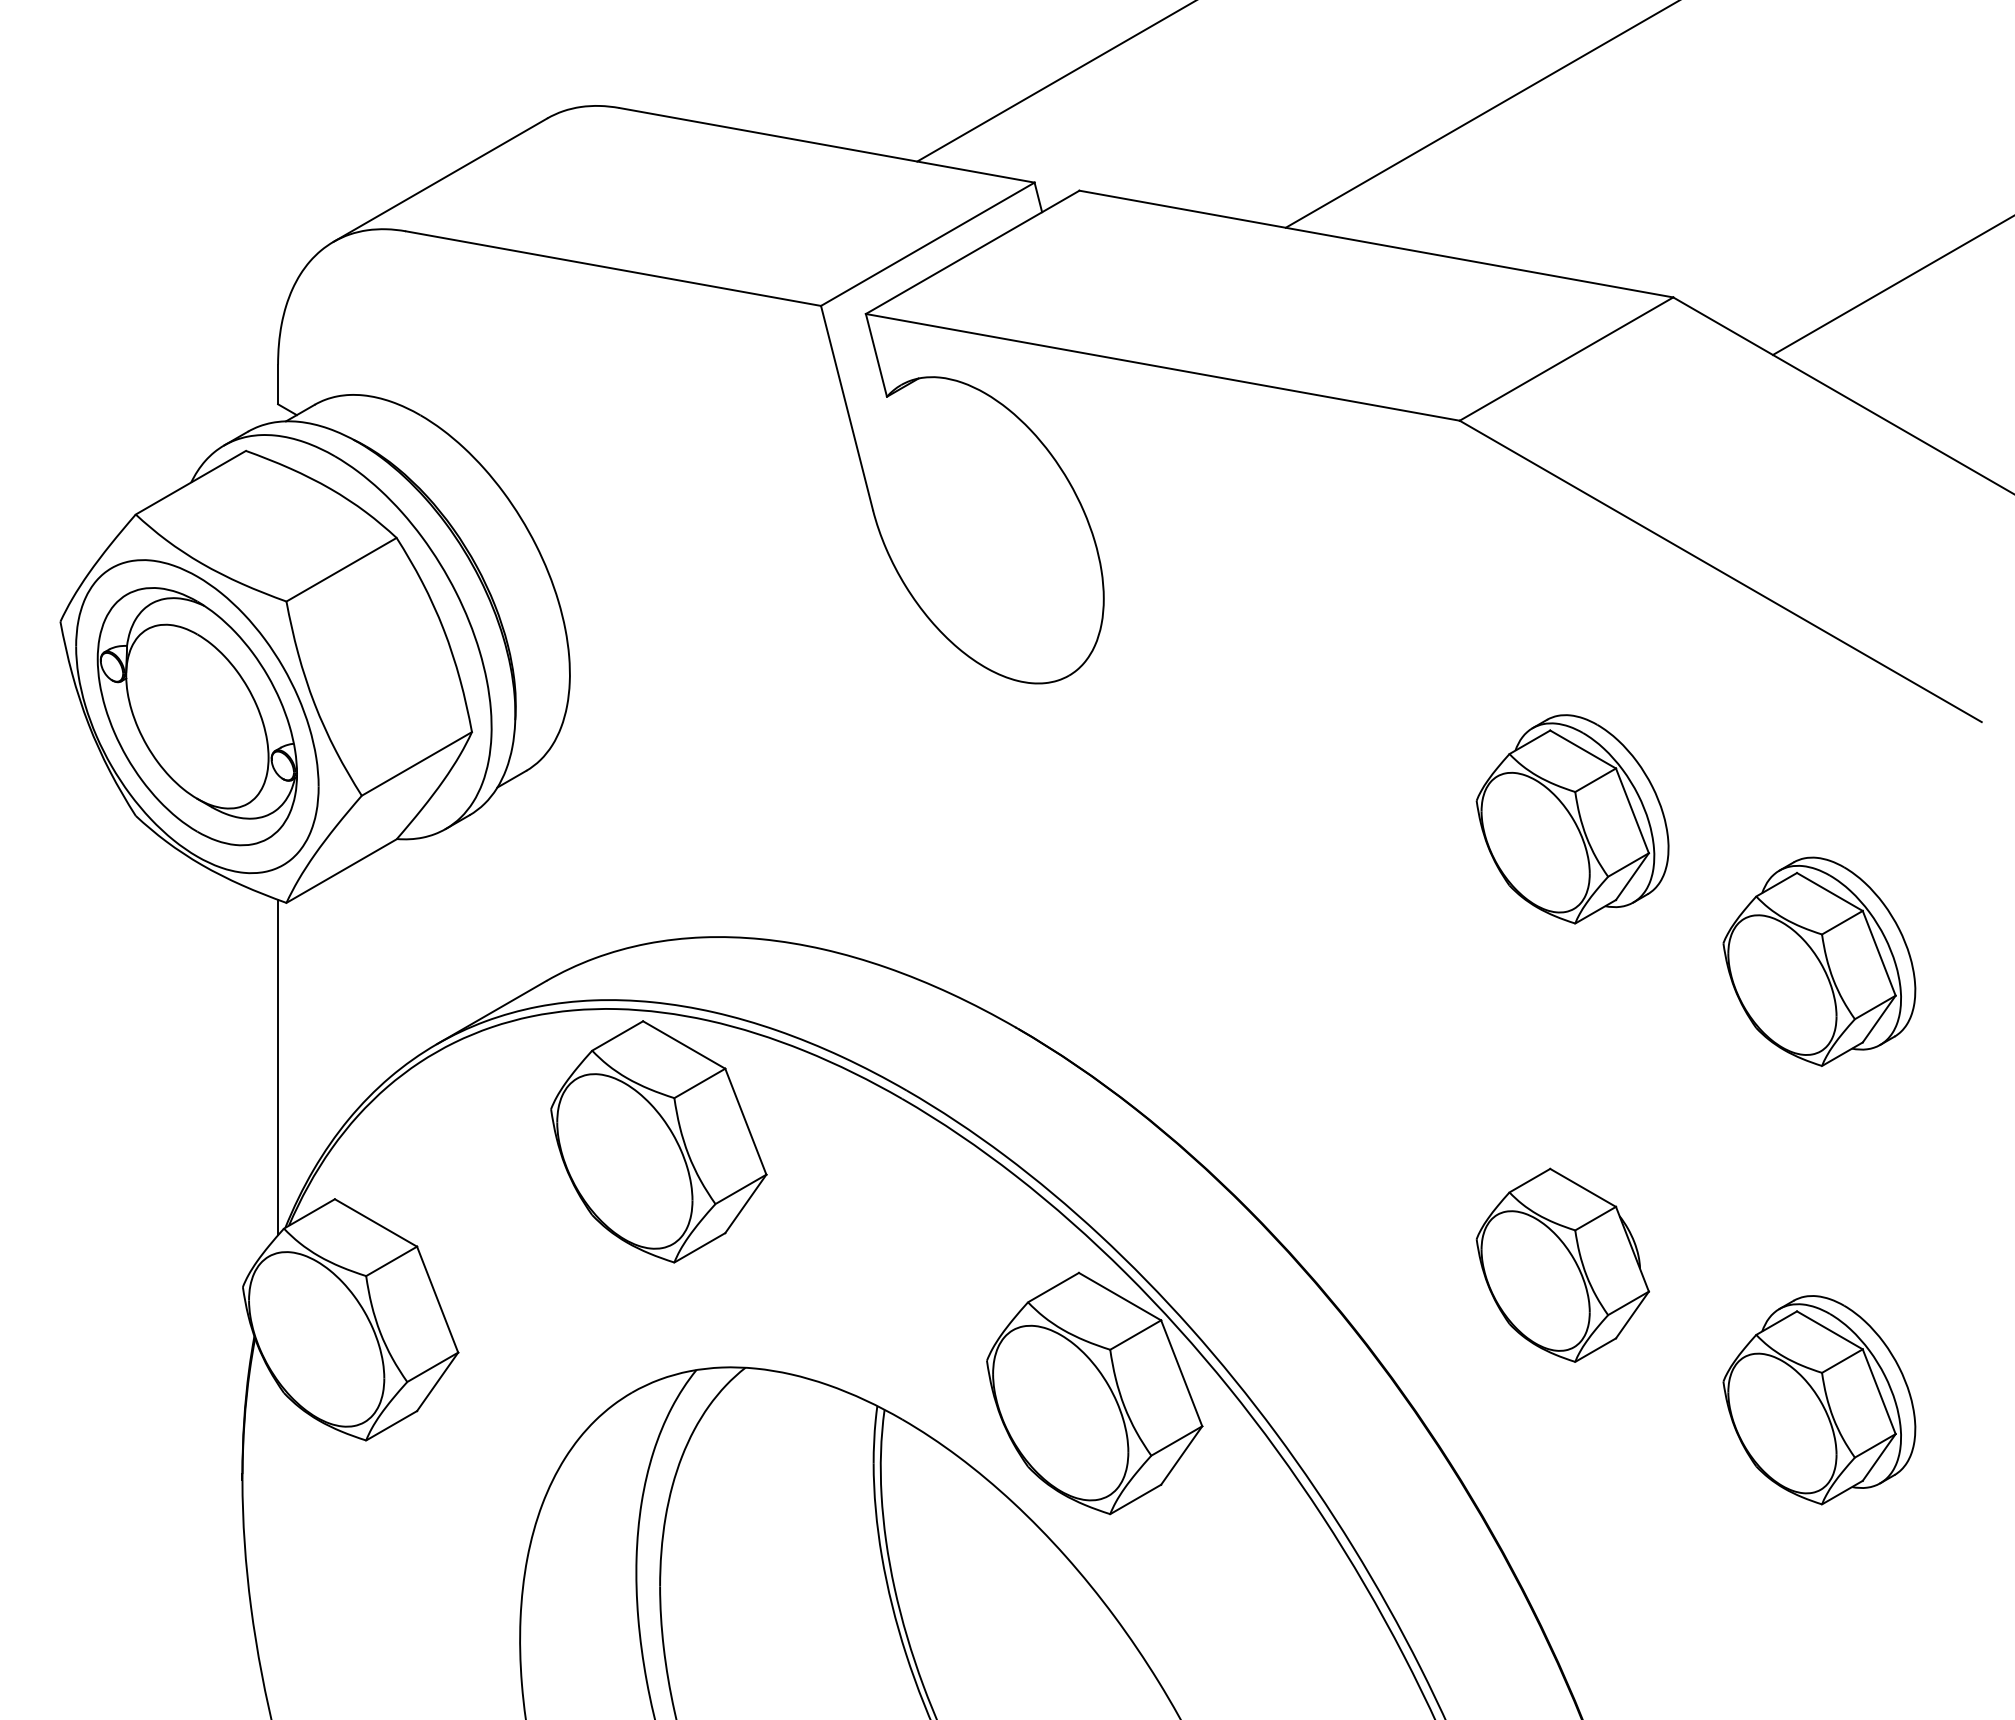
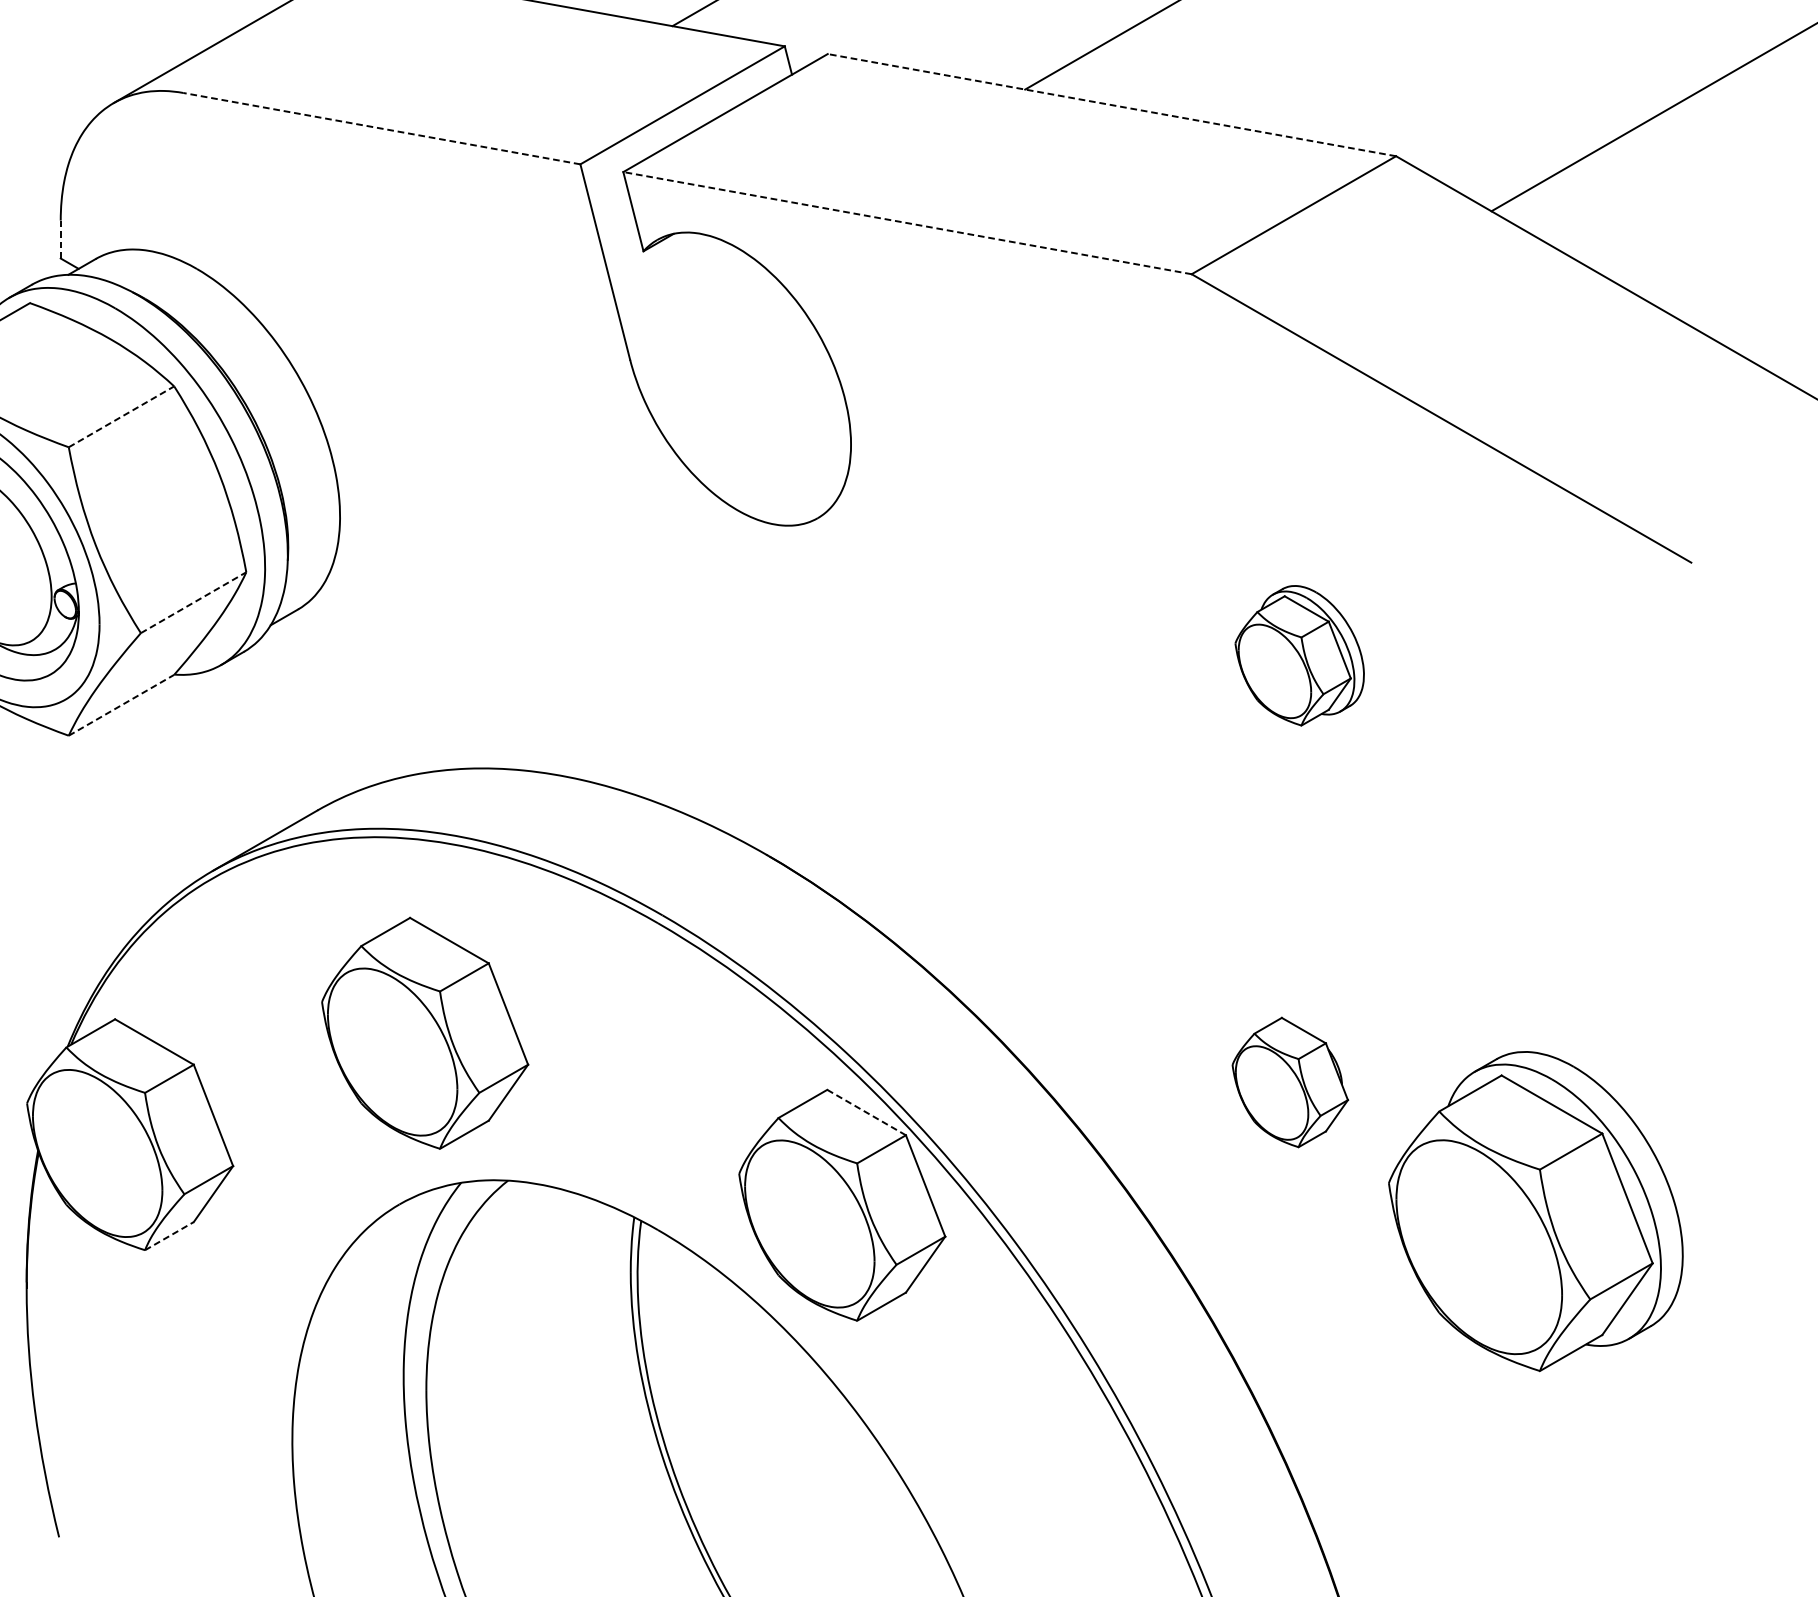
line: (1376, 244) -> (1112, 105), solid -> dashed
line: (613, 268) -> (381, 128), solid -> dashed
line: (1162, 367) -> (907, 223), solid -> dashed
line: (278, 384) -> (61, 239), solid -> dashed
line: (341, 569) -> (121, 416), solid -> dashed
line: (416, 763) -> (193, 602), solid -> dashed
part: (1572, 819) -> (1299, 655), size x0.7
line: (341, 871) -> (121, 705), solid -> dashed
part: (1819, 961) -> (1536, 791), removed
line: (278, 1067) -> (61, 893), removed
part: (658, 1141) -> (424, 1032), moved
part: (1562, 1264) -> (1290, 1081), size x0.7
line: (1120, 1296) -> (867, 1112), solid -> dashed
part: (1819, 1400) -> (1536, 1211), size x1.6
line: (392, 1425) -> (170, 1235), solid -> dashed

